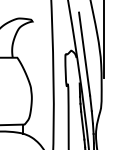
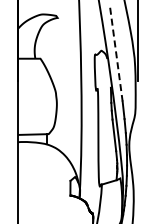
line: (84, 54) -> (116, 55), solid -> dashed

